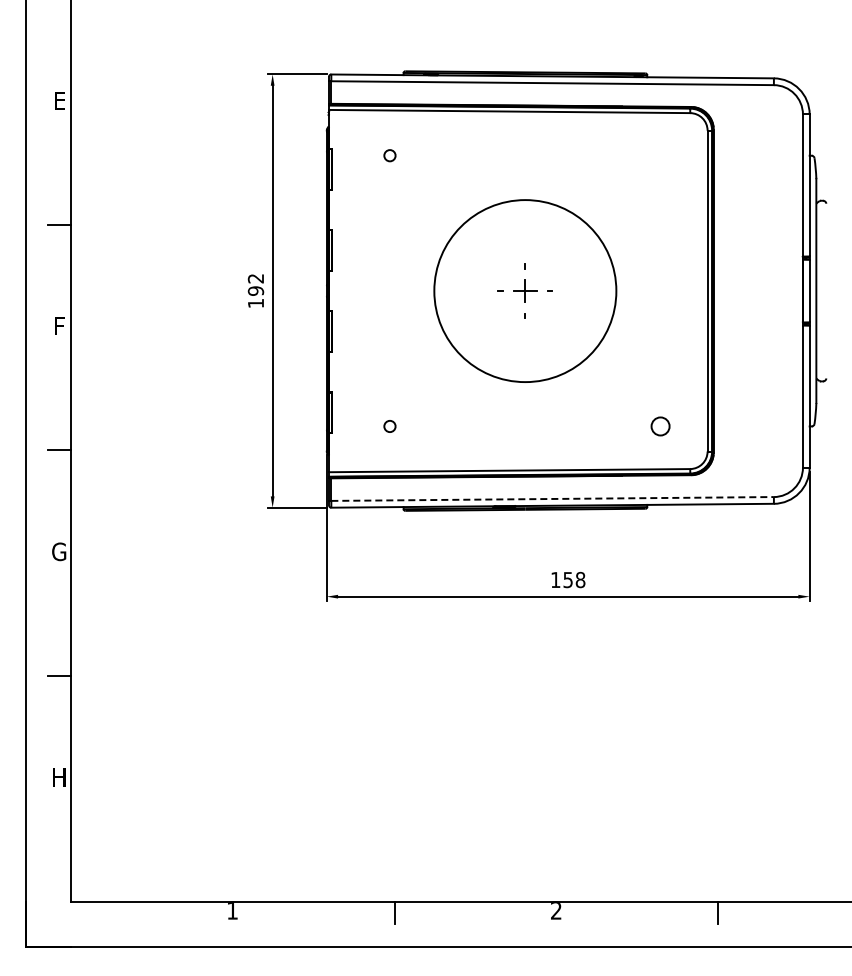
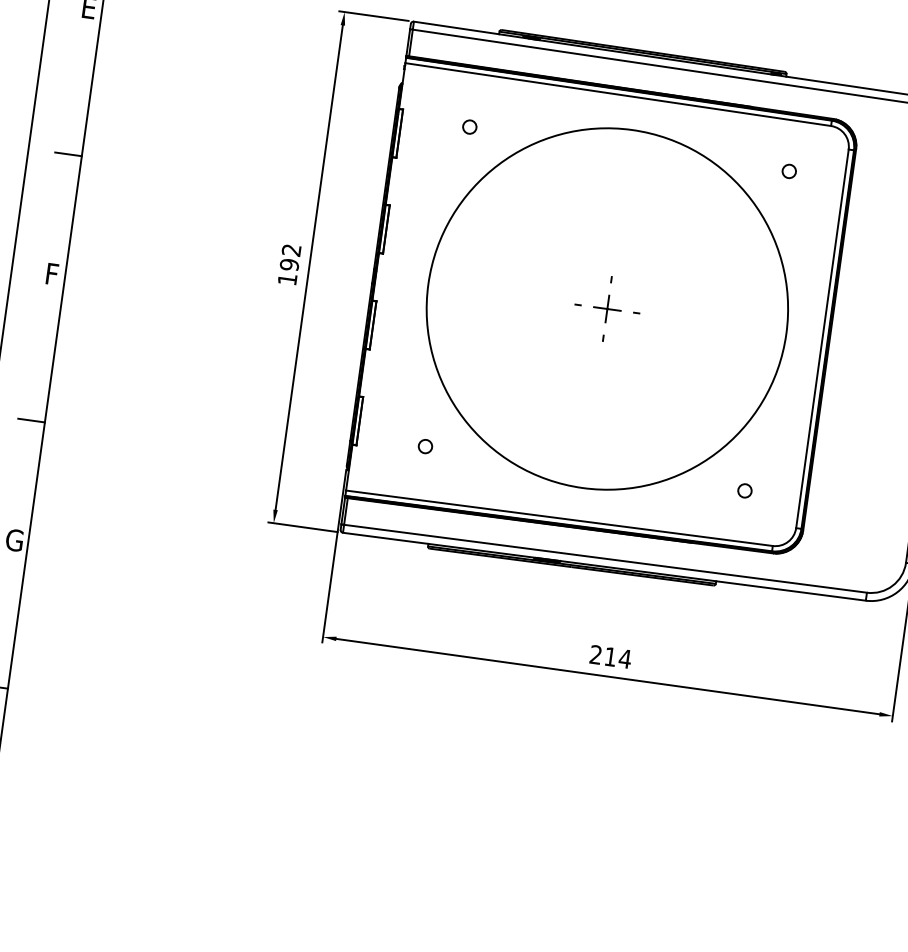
circle: (660, 155) -> (789, 171), added
circle: (525, 290) -> (607, 308), size x1.67
circle: (660, 426) -> (744, 490), size x0.62
line: (553, 498) -> (606, 558), dashed -> solid
text: (568, 579) -> (611, 656), 158 -> 214

